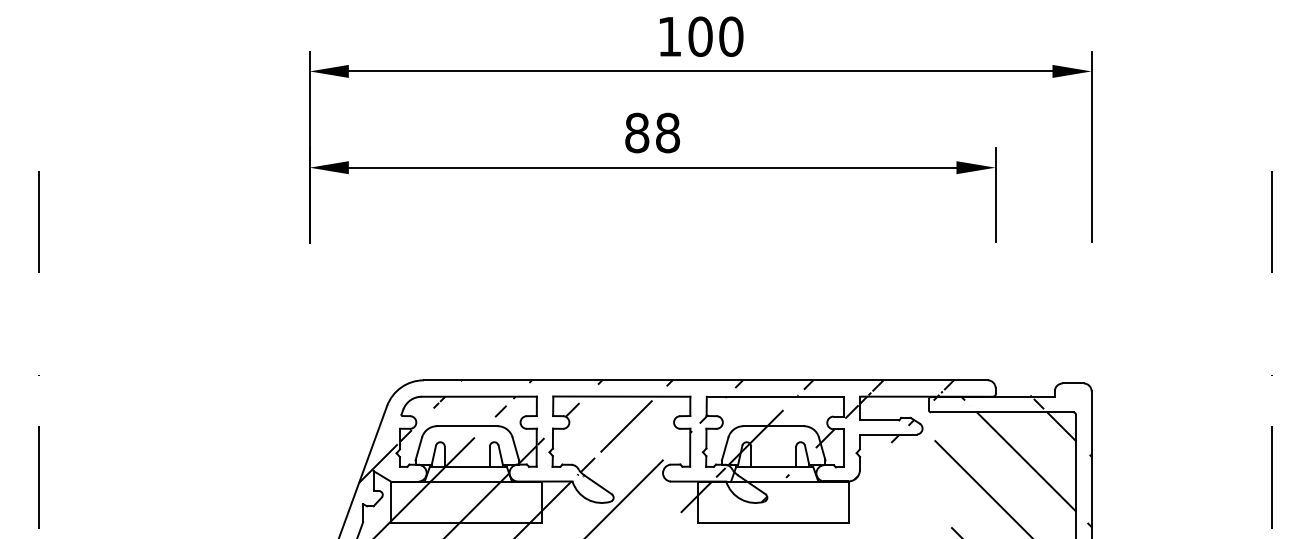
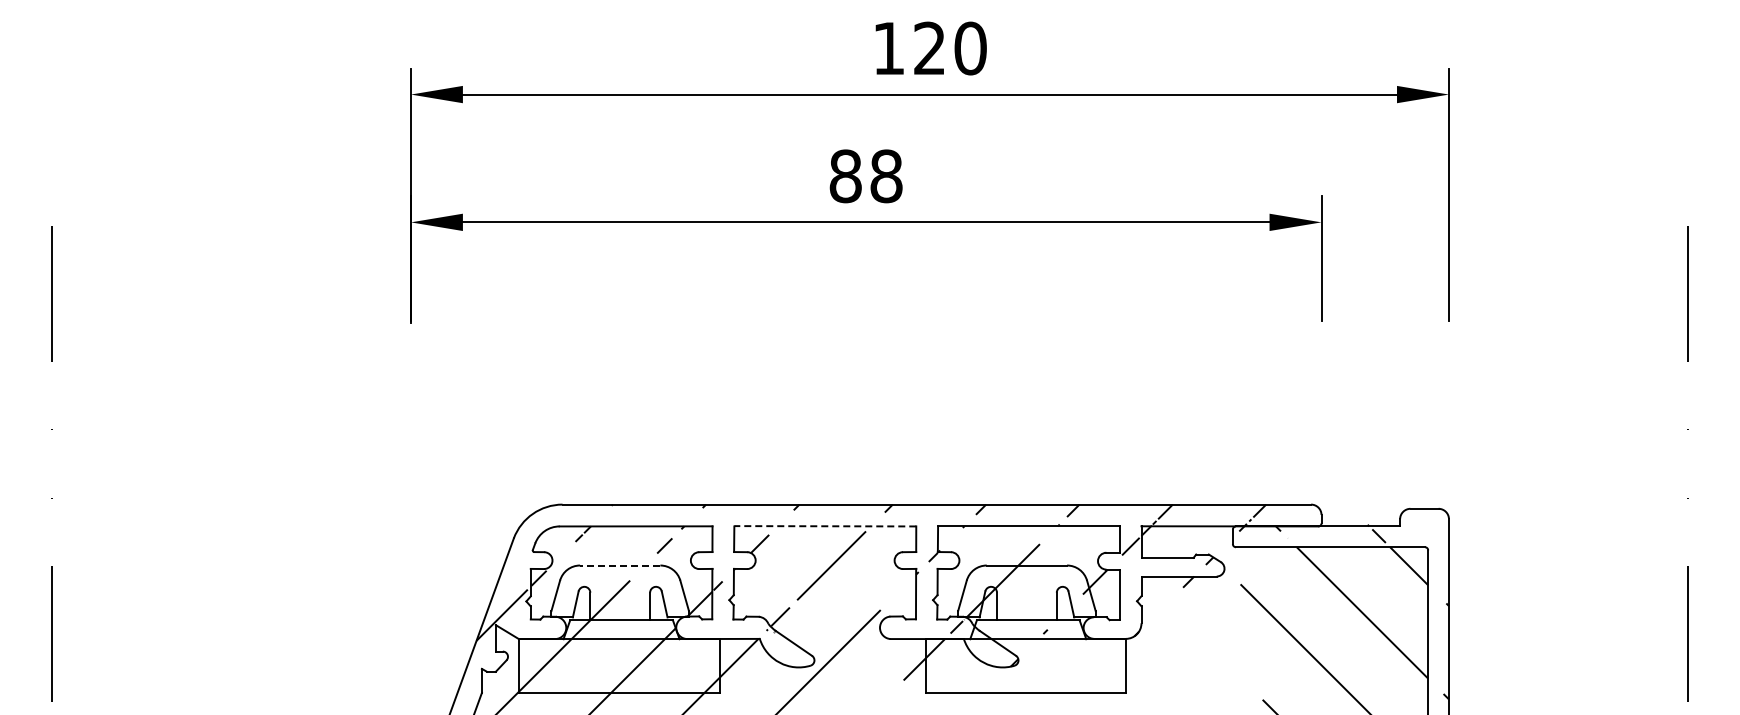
text: (700, 36) -> (929, 48), 100 -> 120
line: (621, 396) -> (825, 526), solid -> dashed
line: (466, 426) -> (619, 565), solid -> dashed

